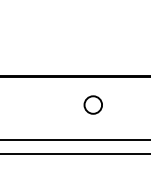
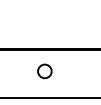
circle: (92, 104) -> (44, 70), moved

